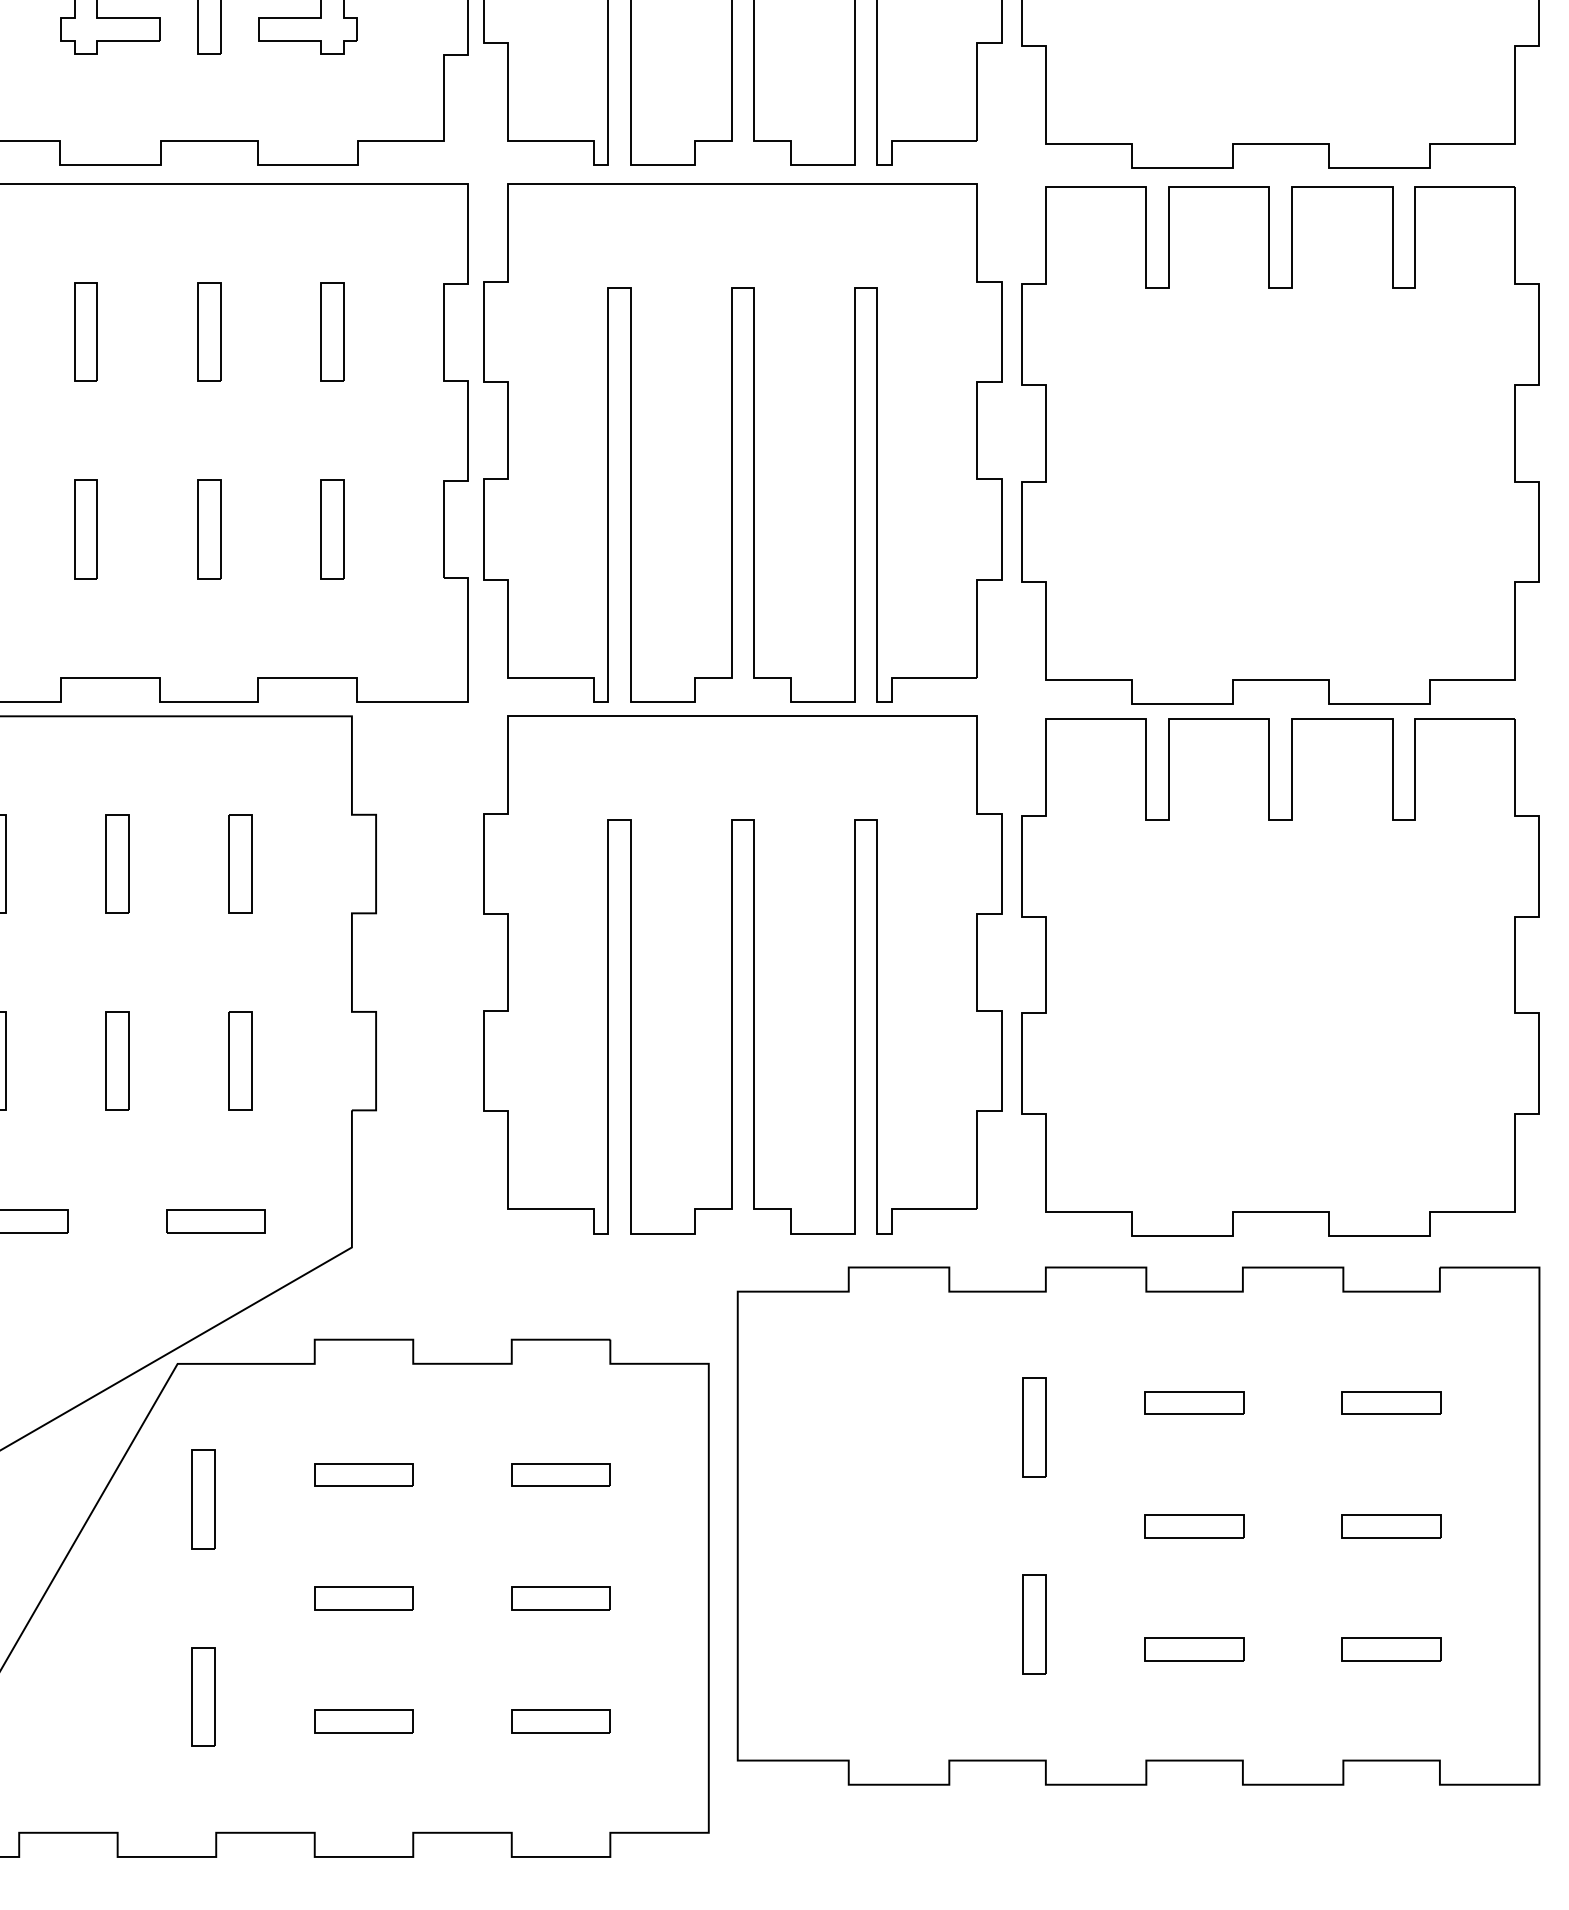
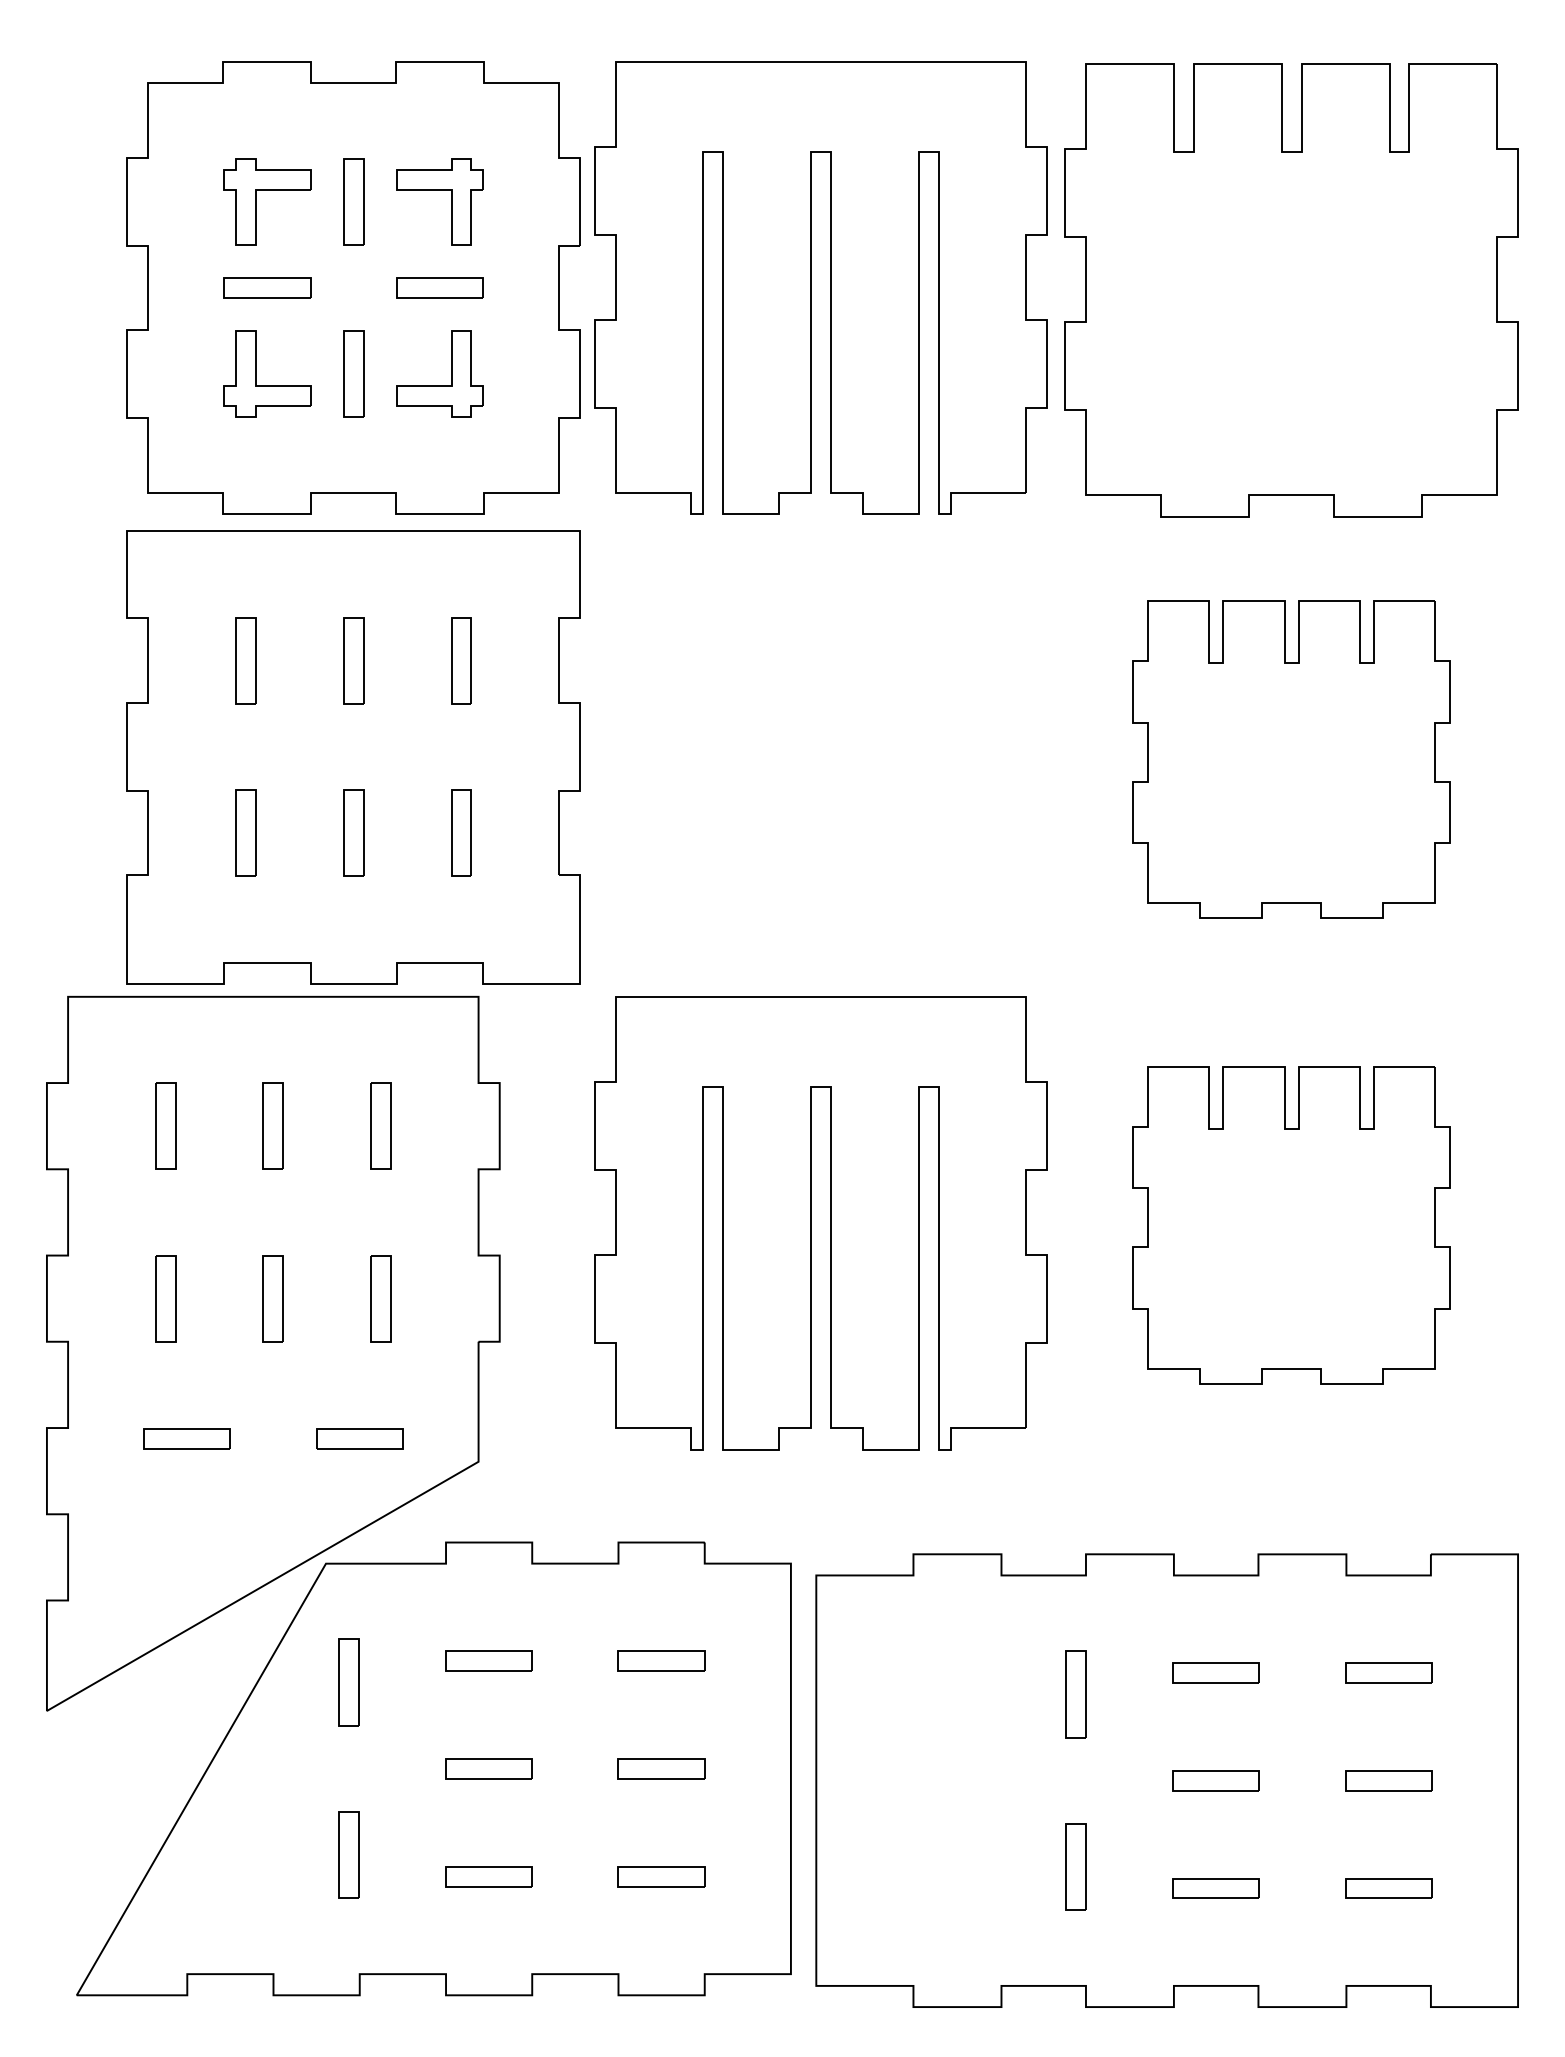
part: (732, 442) -> (811, 757), removed
part: (1280, 445) -> (1291, 759), size x0.7
part: (1280, 977) -> (1291, 1225), size x0.7
part: (1137, 1525) -> (1166, 1780), moved

